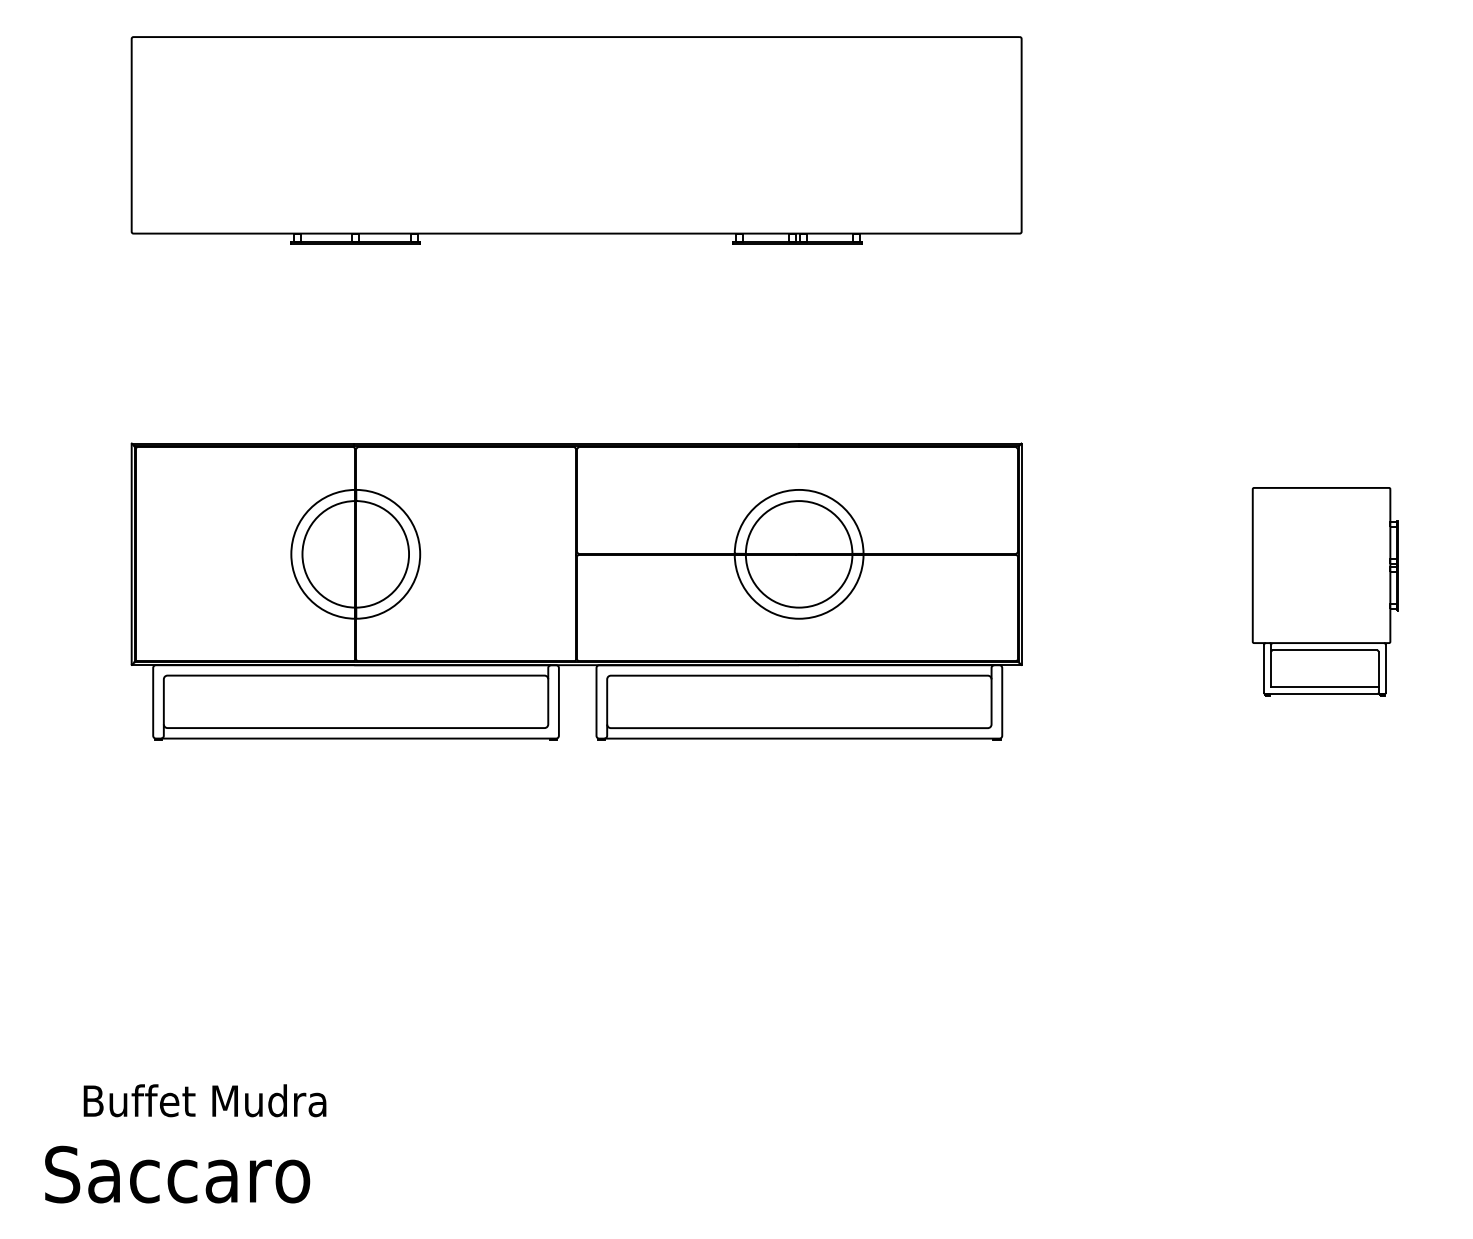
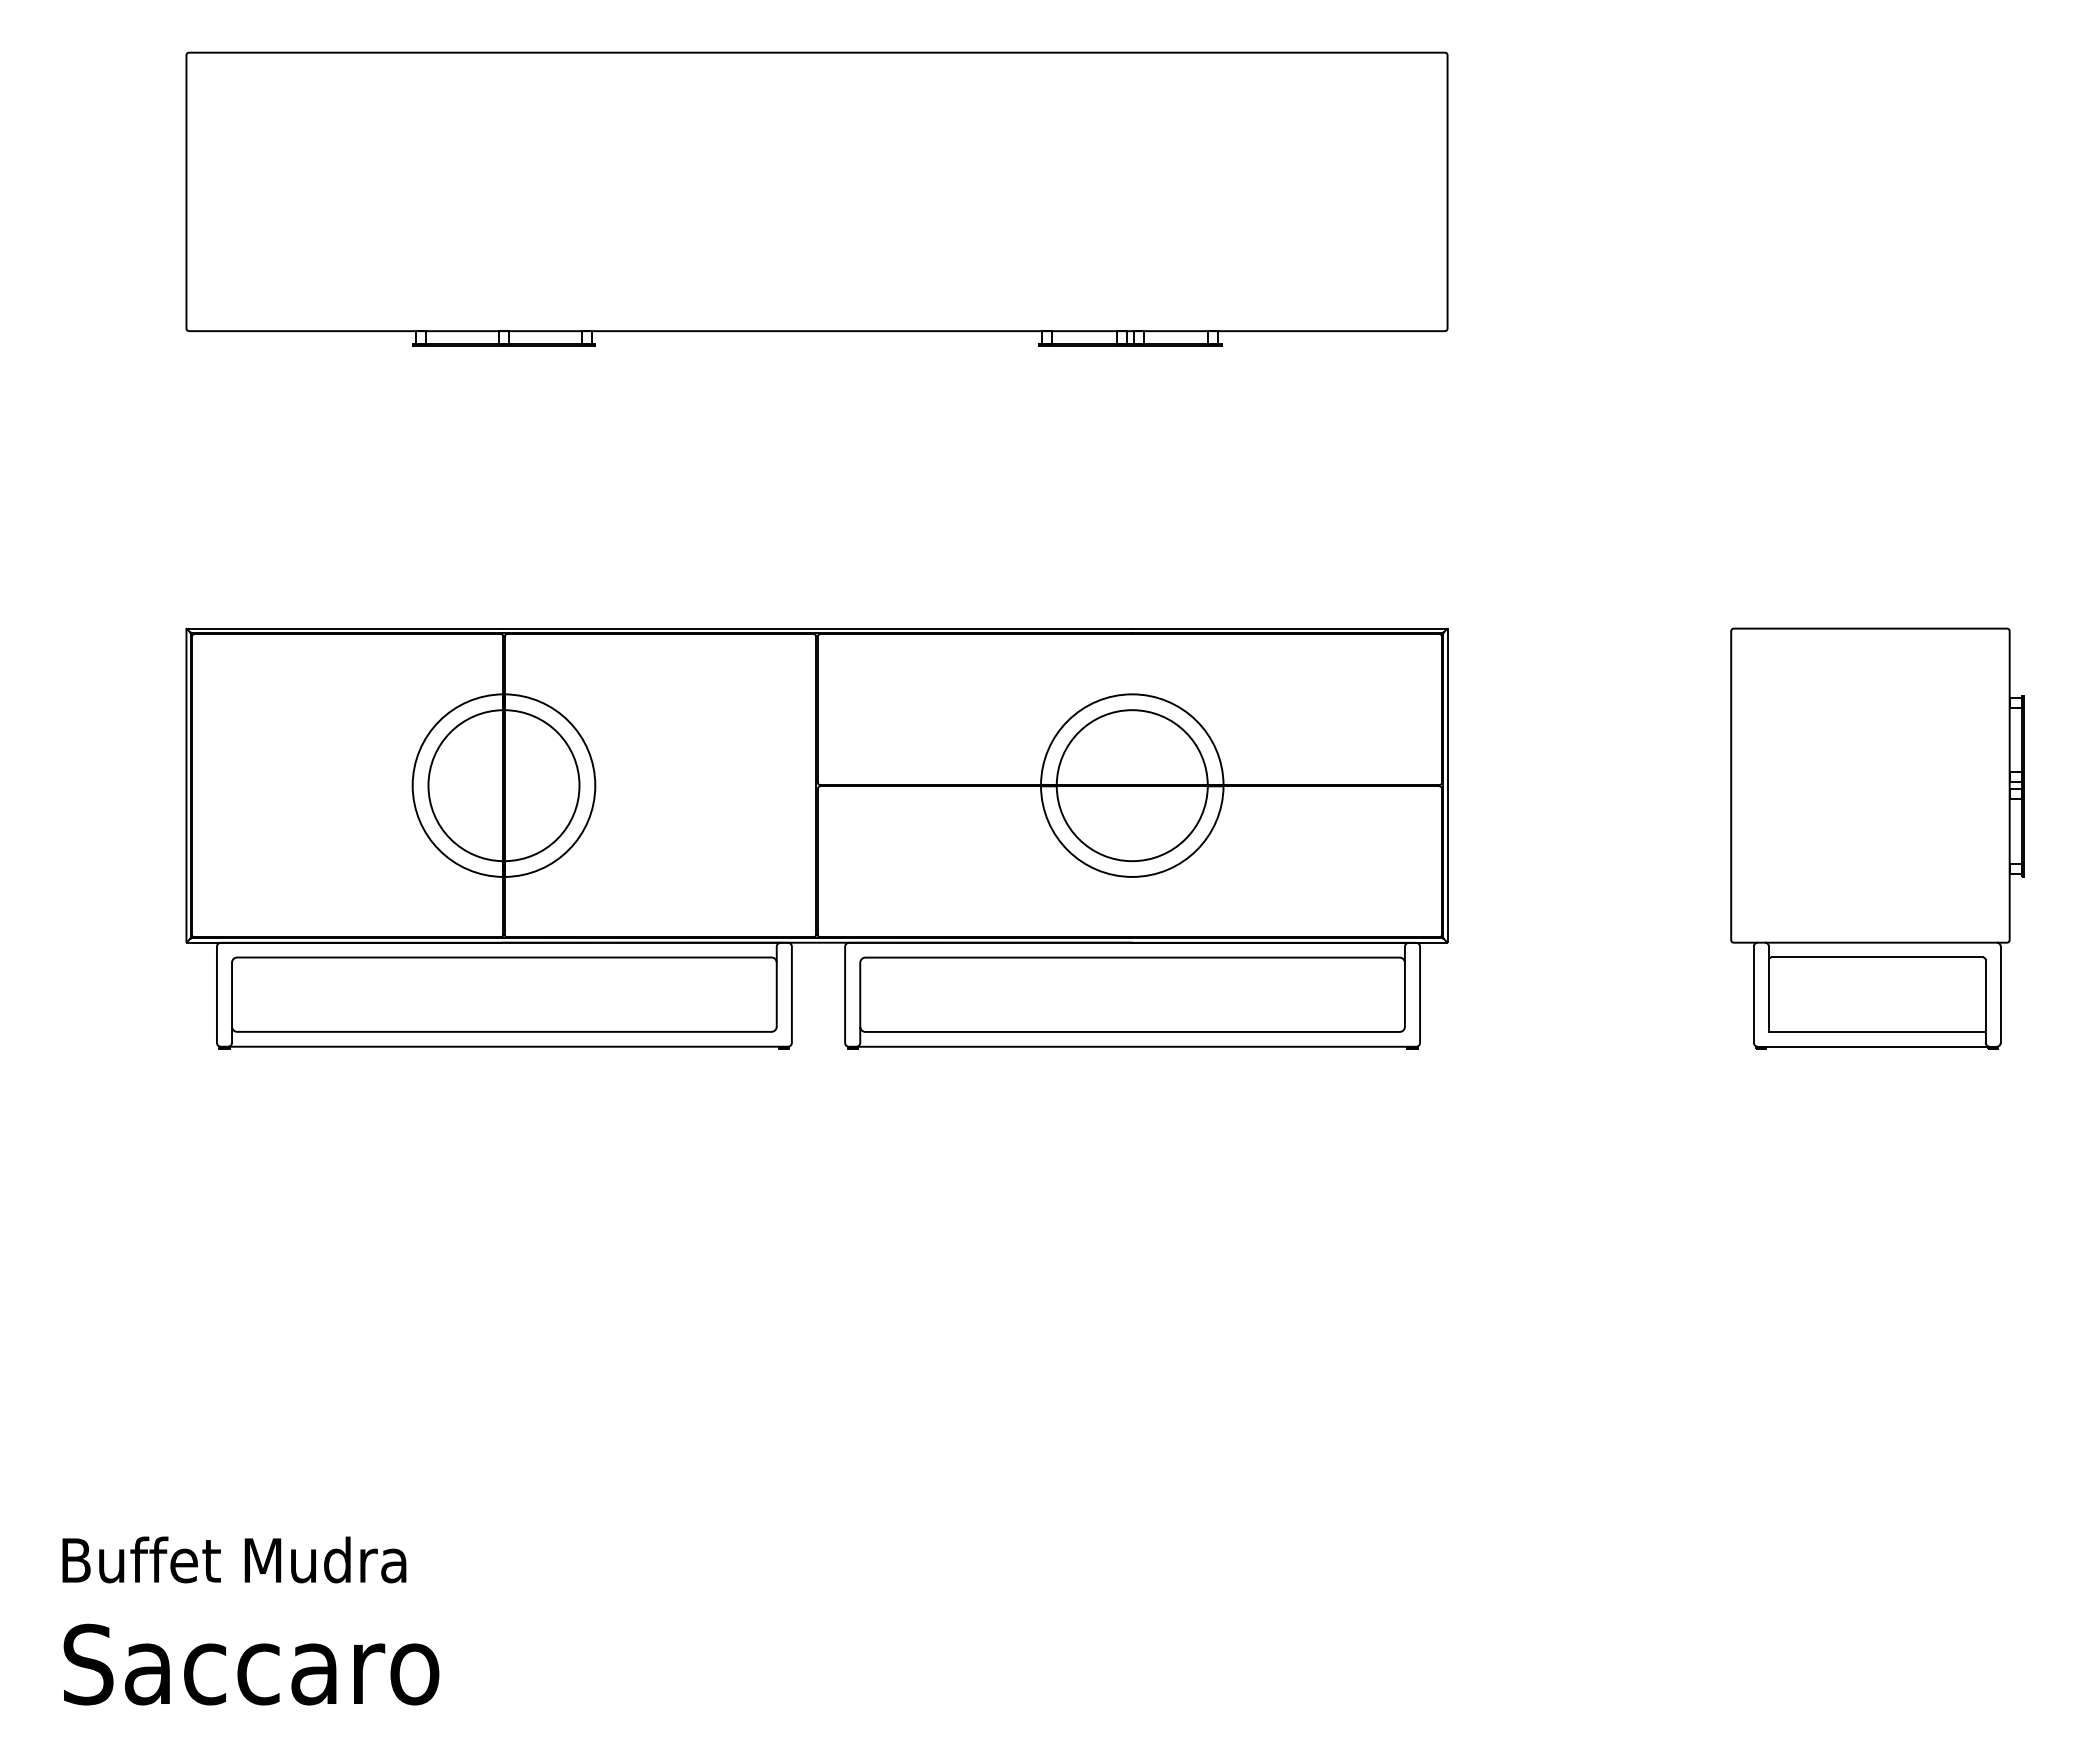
part: (1325, 591) -> (1877, 838), size x1.43
text: (205, 1100) -> (234, 1559), moved

